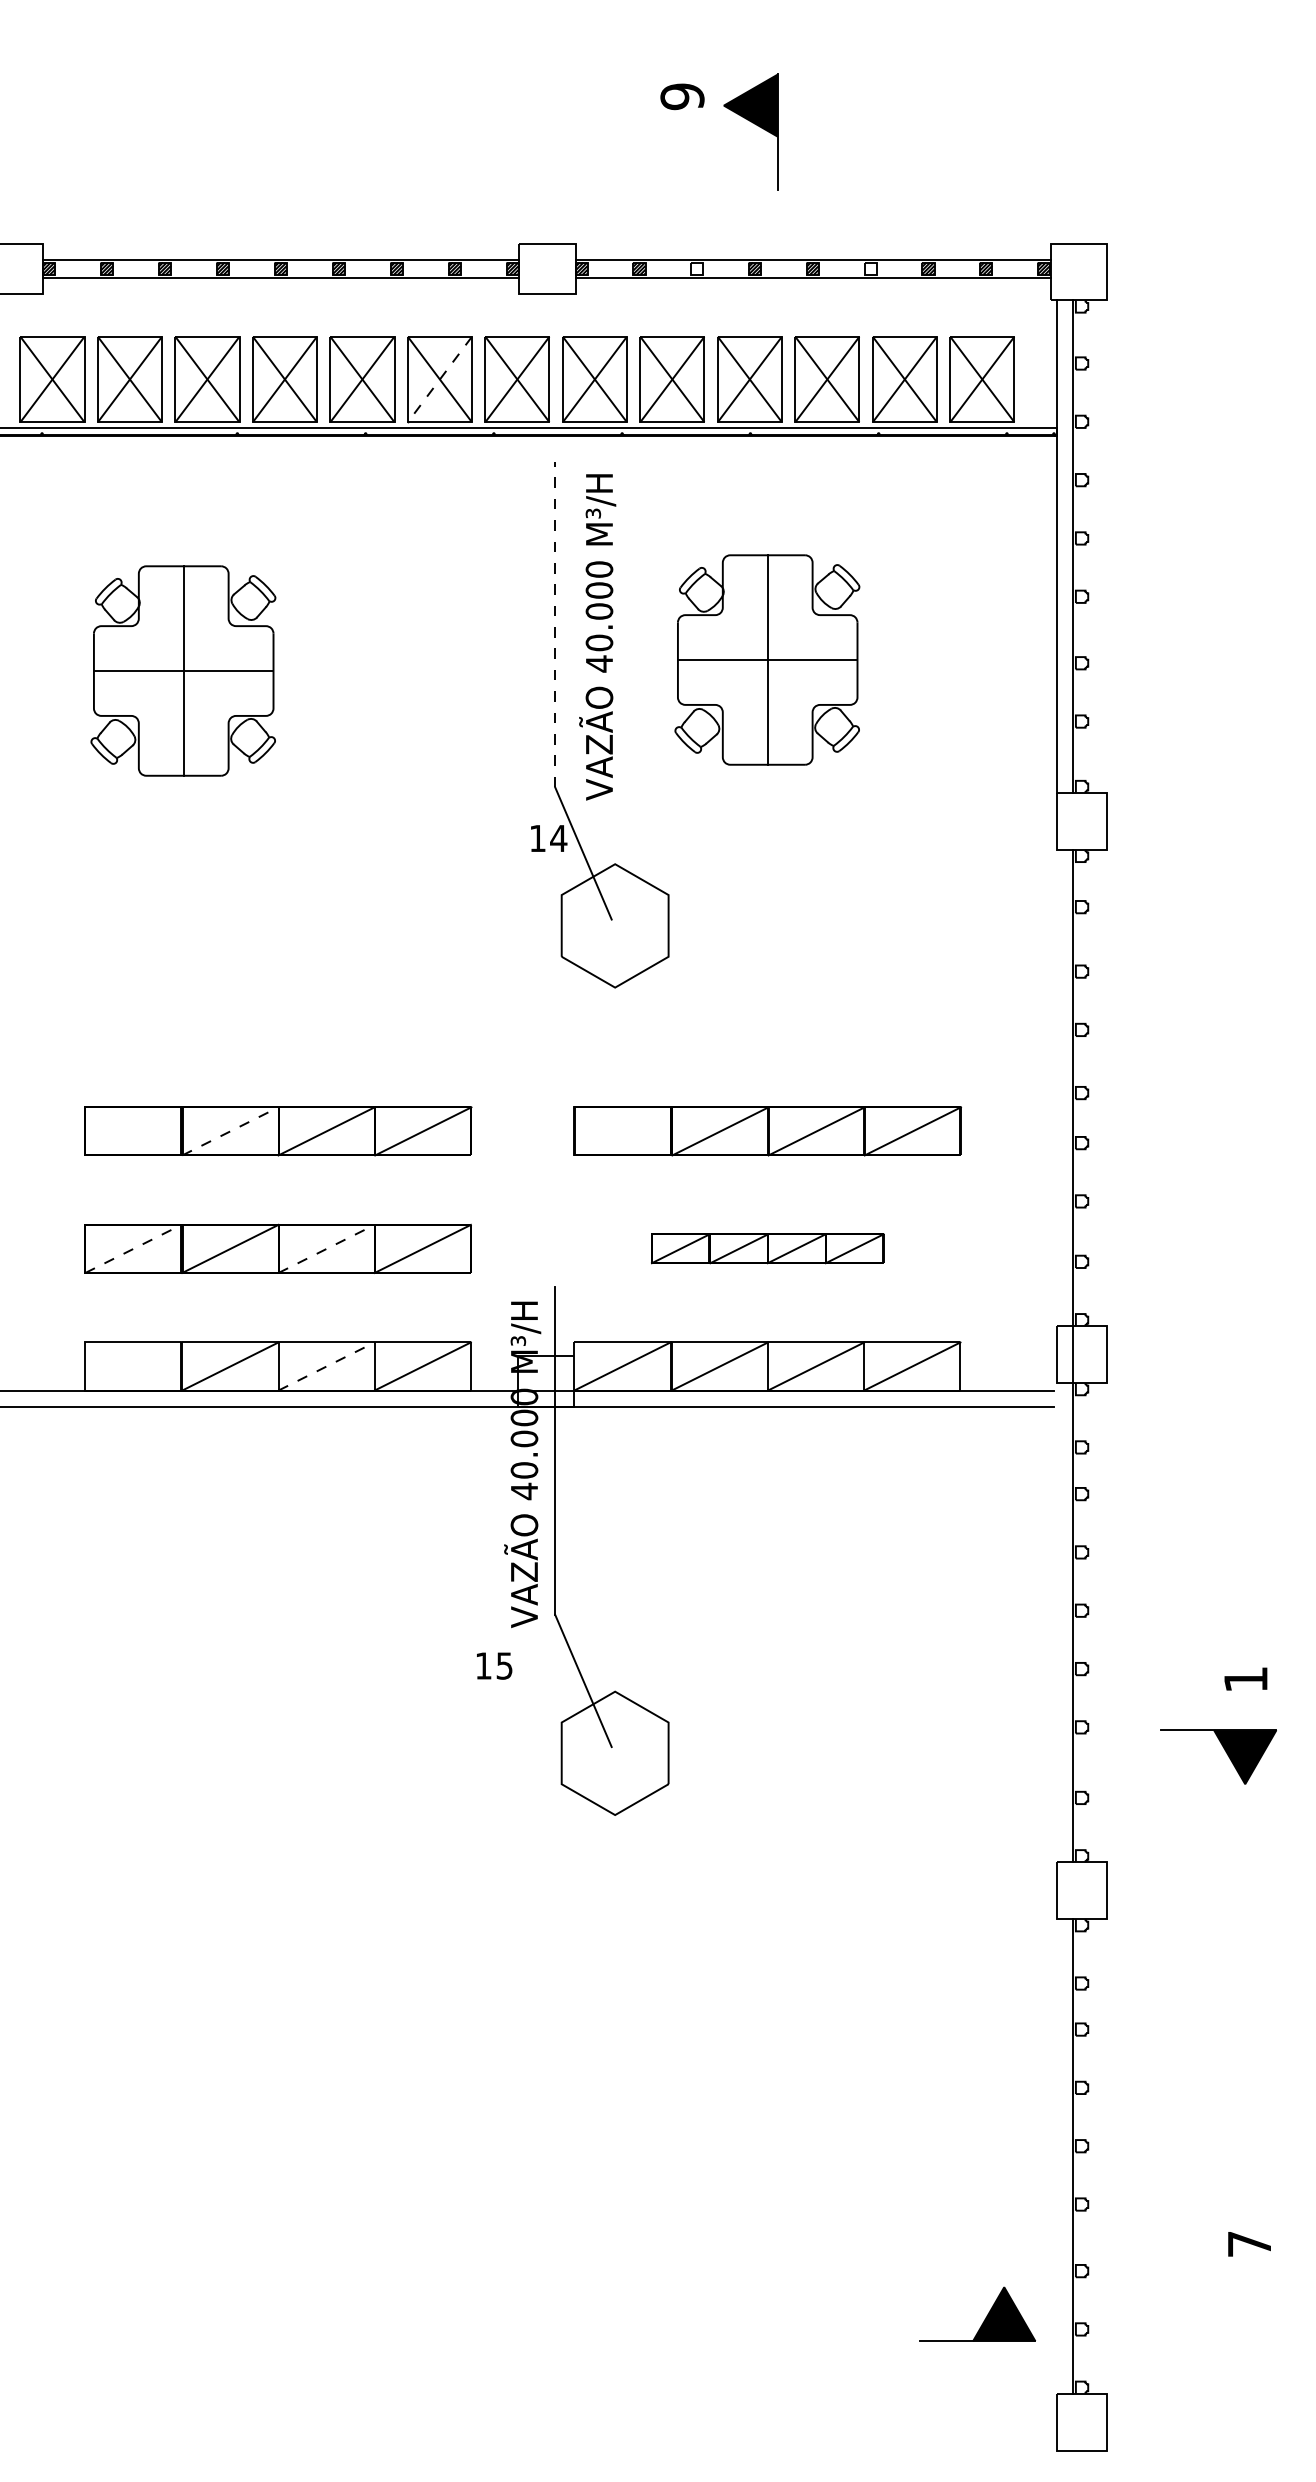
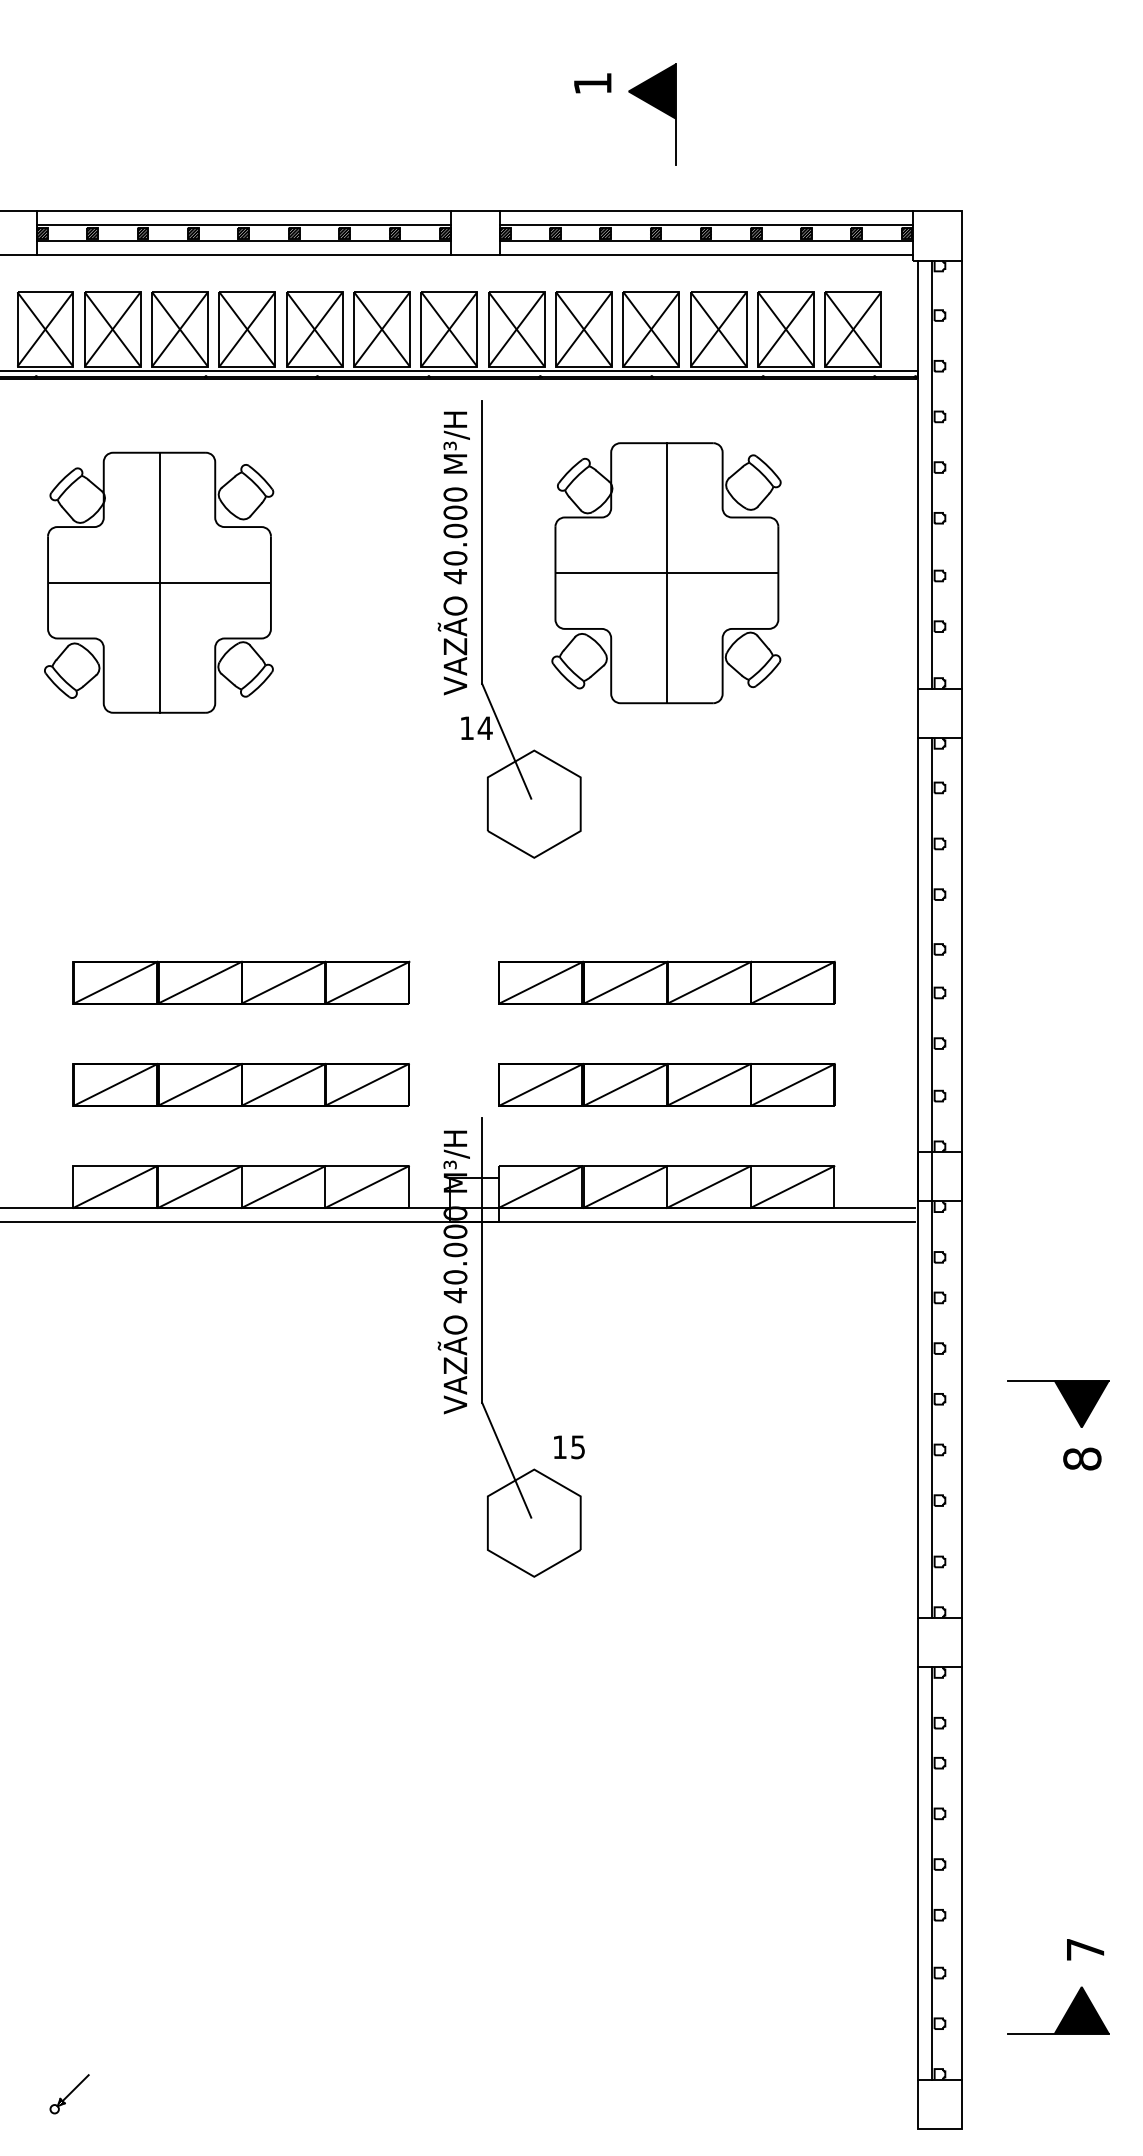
text: (682, 96) -> (592, 83), 9 -> 1
line: (280, 243) -> (243, 211), added
line: (812, 243) -> (705, 211), added
hatch: (697, 268) -> (605, 232), added
hatch: (870, 268) -> (756, 232), added
line: (280, 293) -> (243, 254), added
line: (812, 293) -> (705, 254), added
line: (439, 379) -> (381, 329), dashed -> solid
line: (1107, 546) -> (962, 474), added
line: (555, 624) -> (482, 542), dashed -> solid
text: (597, 637) -> (453, 553), moved
part: (767, 659) -> (666, 572), size x1.43
part: (183, 670) -> (159, 582), size x1.43
line: (133, 1131) -> (115, 982), added
line: (230, 1131) -> (200, 982), dashed -> solid
line: (622, 1131) -> (540, 982), added
line: (133, 1248) -> (115, 1084), dashed -> solid
line: (326, 1248) -> (283, 1084), dashed -> solid
part: (767, 1248) -> (666, 1084), size x1.67
line: (1056, 1355) -> (917, 1177), added
line: (1107, 1355) -> (962, 1177), added
line: (132, 1366) -> (114, 1187), added
line: (326, 1366) -> (283, 1187), dashed -> solid
text: (494, 1665) -> (569, 1446), moved
text: (1245, 1679) -> (1081, 1459), 1 -> 8
part: (1225, 1752) -> (1064, 1399), moved
line: (1056, 2156) -> (917, 1873), added
line: (1107, 2156) -> (962, 1873), added
part: (985, 2317) -> (1065, 2013), moved
part: (80, 2410) -> (69, 2094), added

